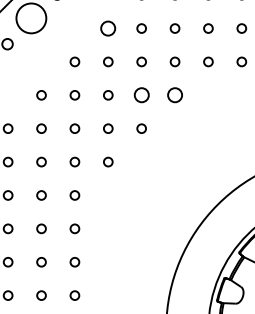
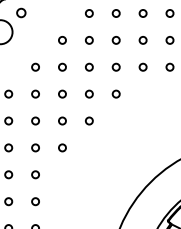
circle: (108, 28) -> (62, 40), size x0.62
circle: (141, 95) -> (89, 94), size x0.62
circle: (174, 95) -> (115, 94), size x0.62

